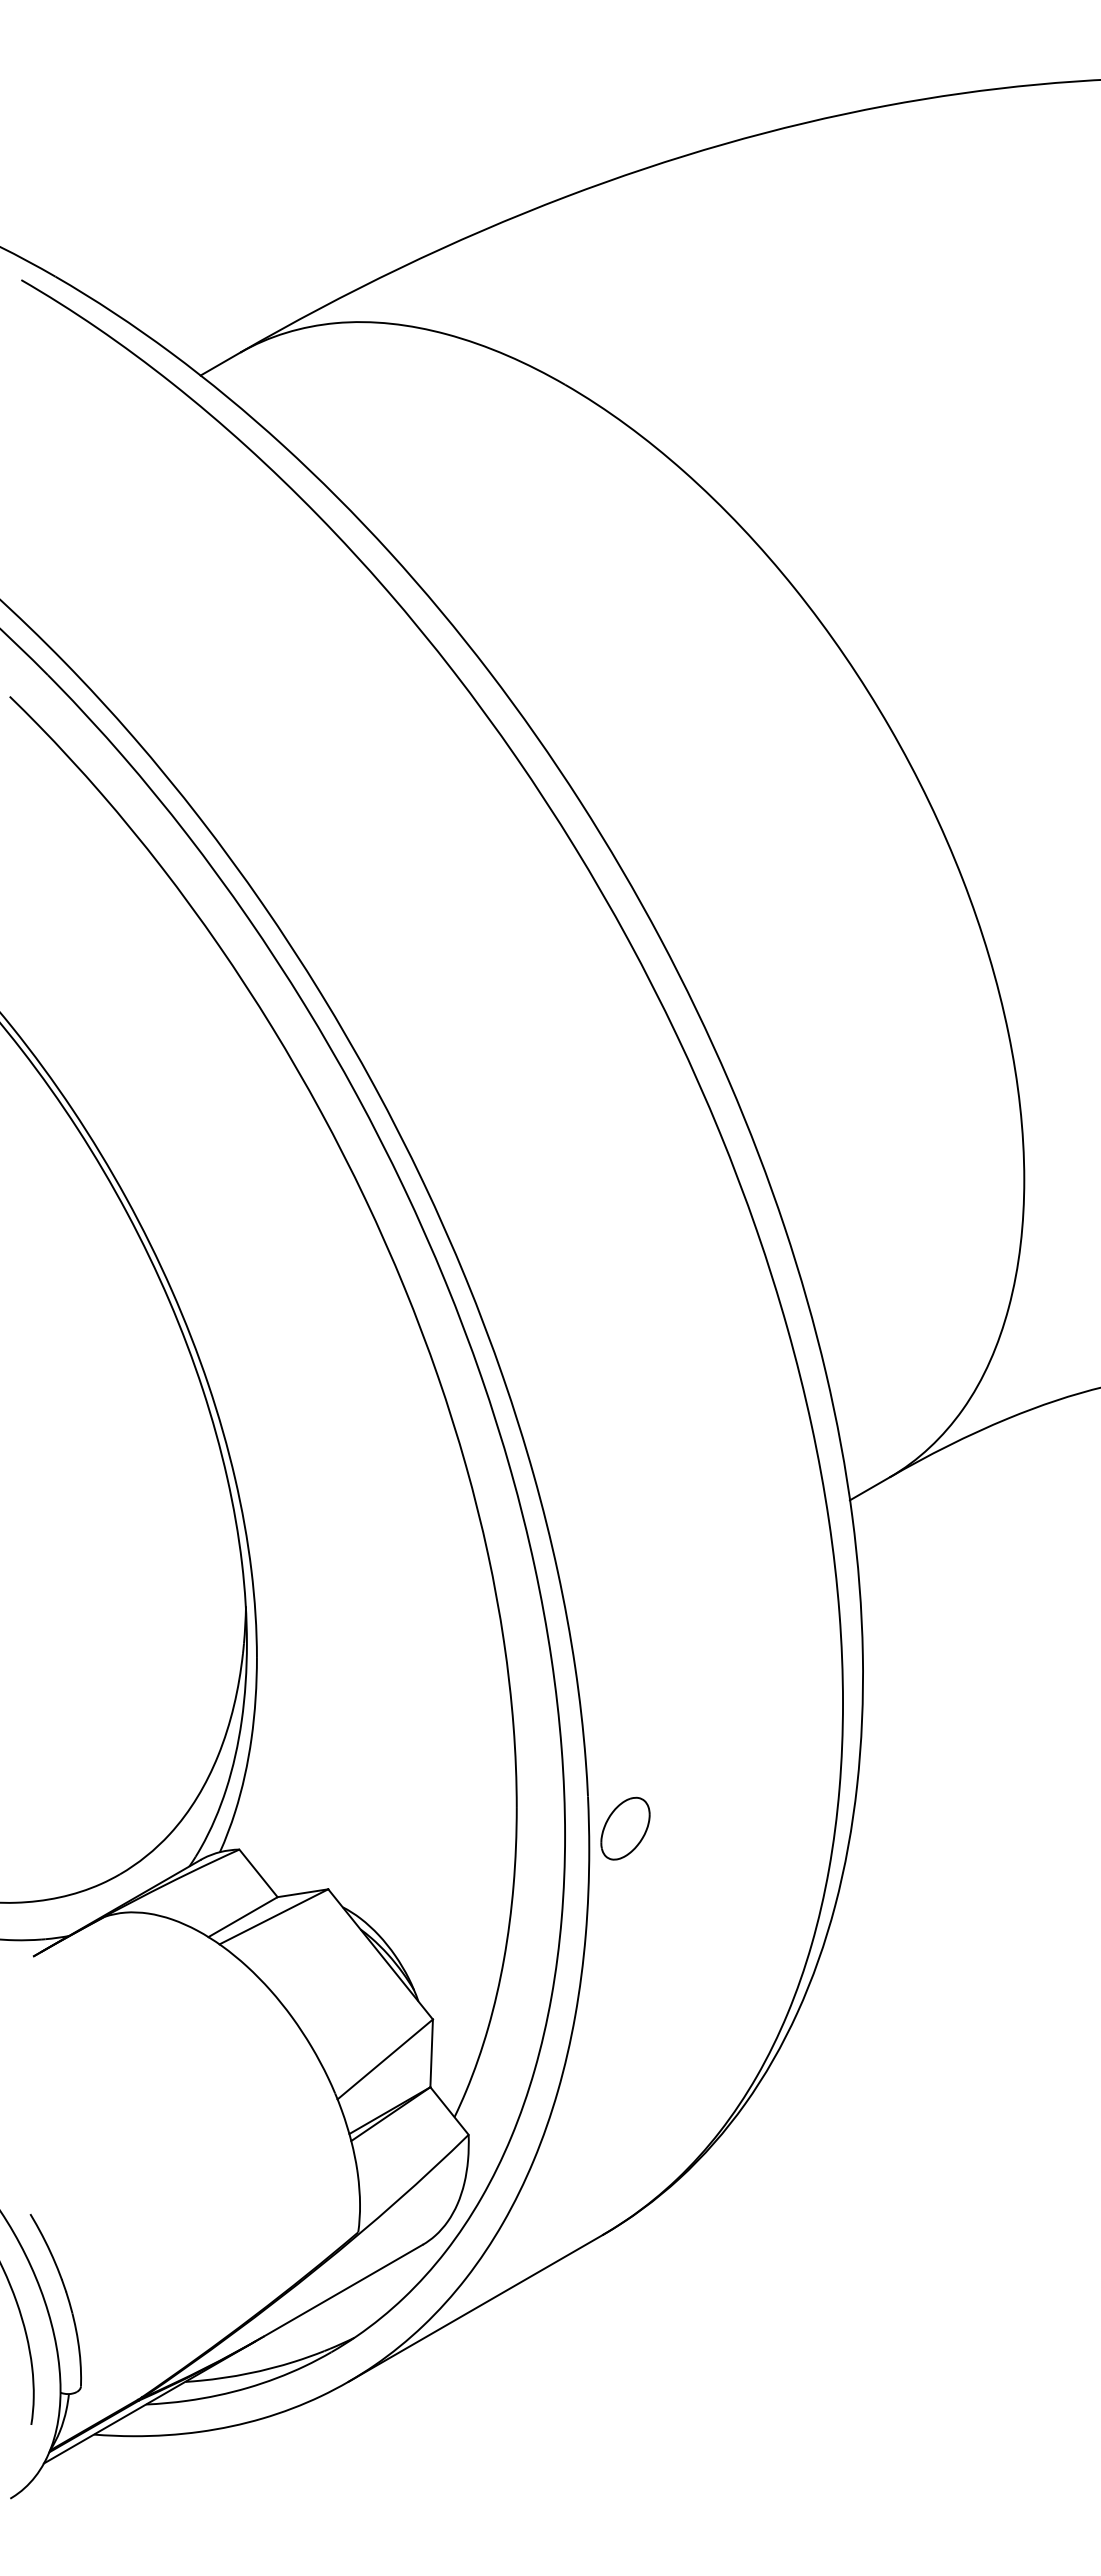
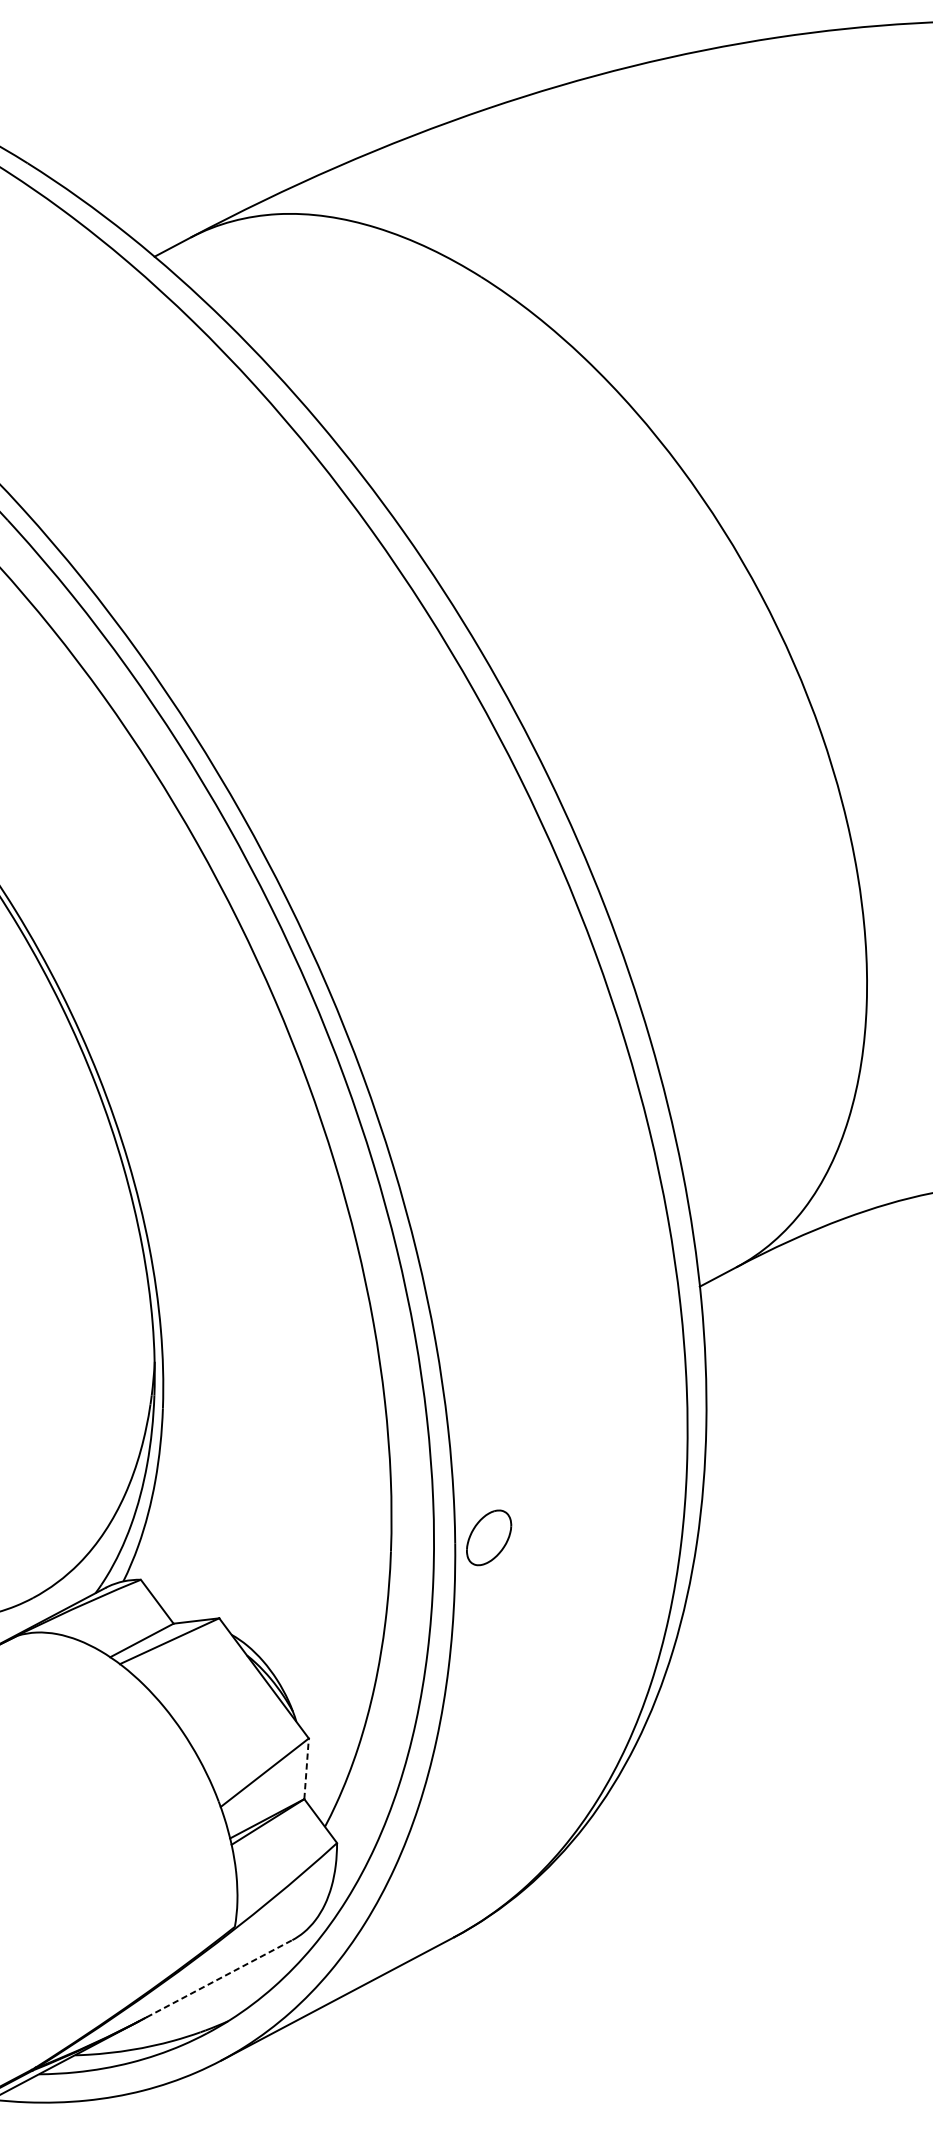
part: (625, 1828) -> (489, 1537), moved
line: (431, 2053) -> (306, 1768), solid -> dashed
line: (343, 2290) -> (219, 1978), solid -> dashed

